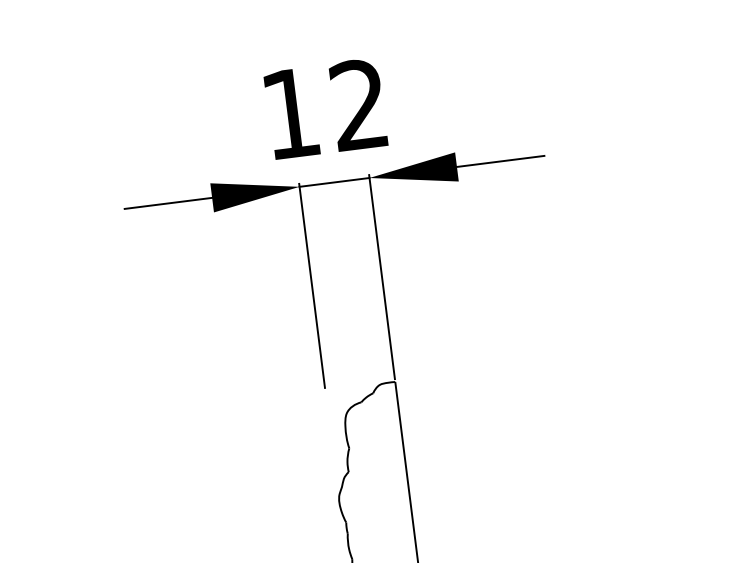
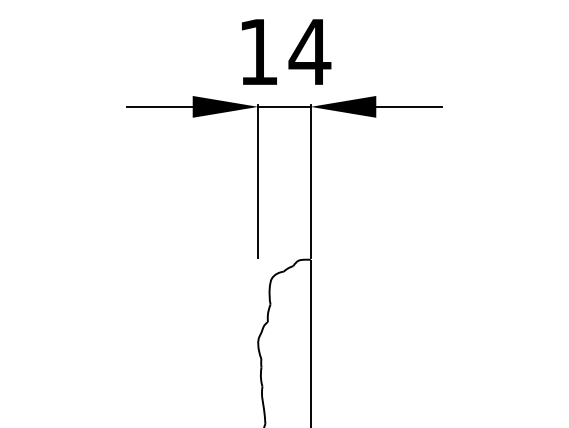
text: (358, 104) -> (309, 51), 12 -> 14

